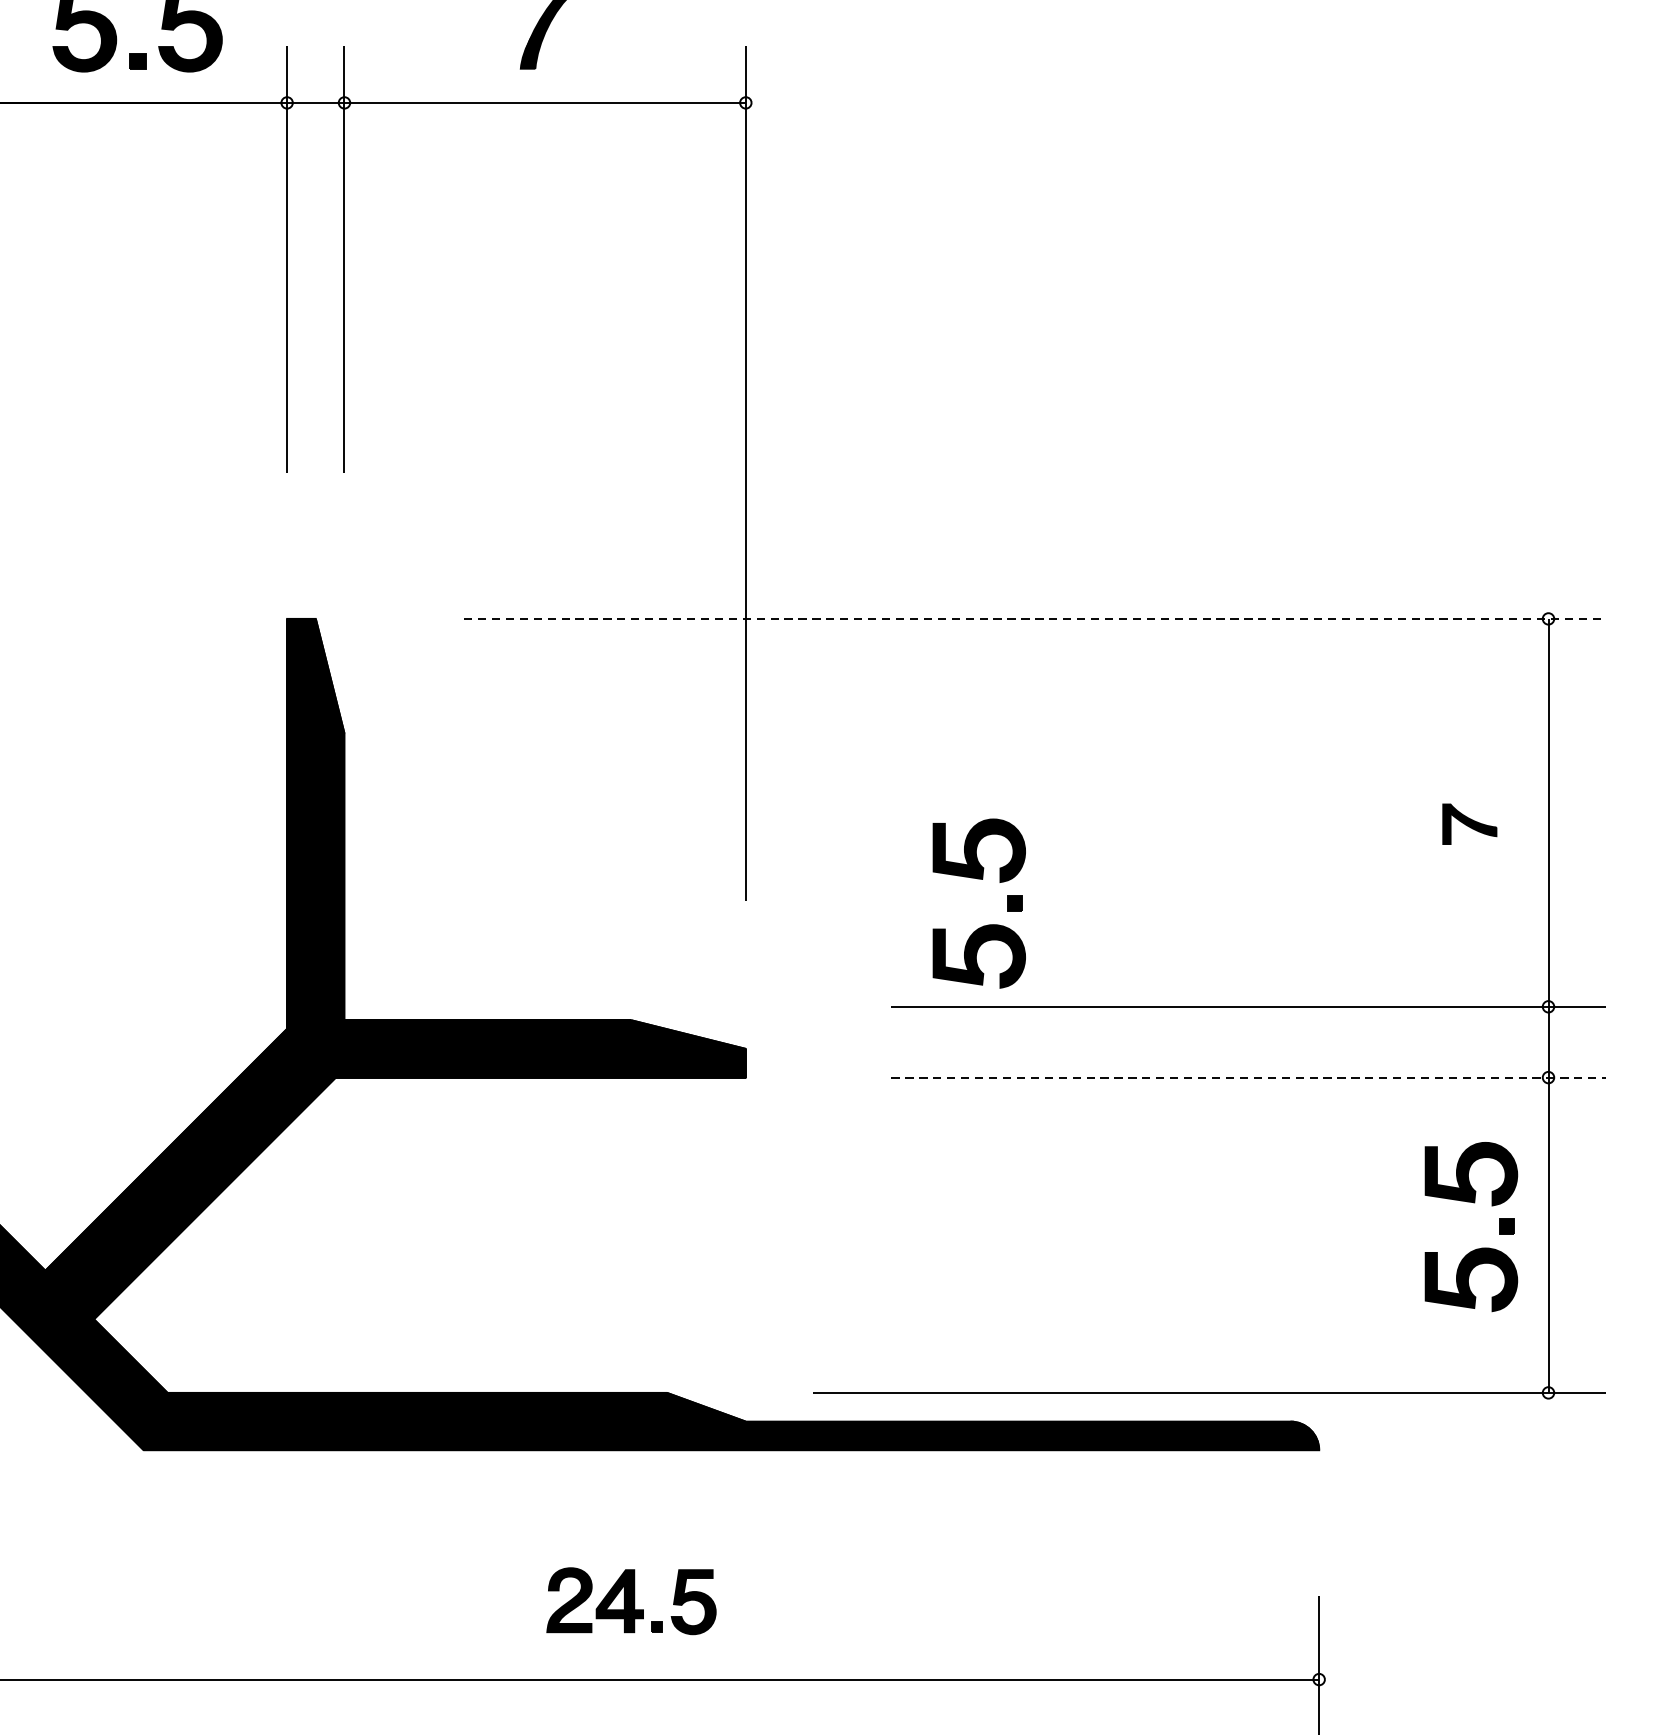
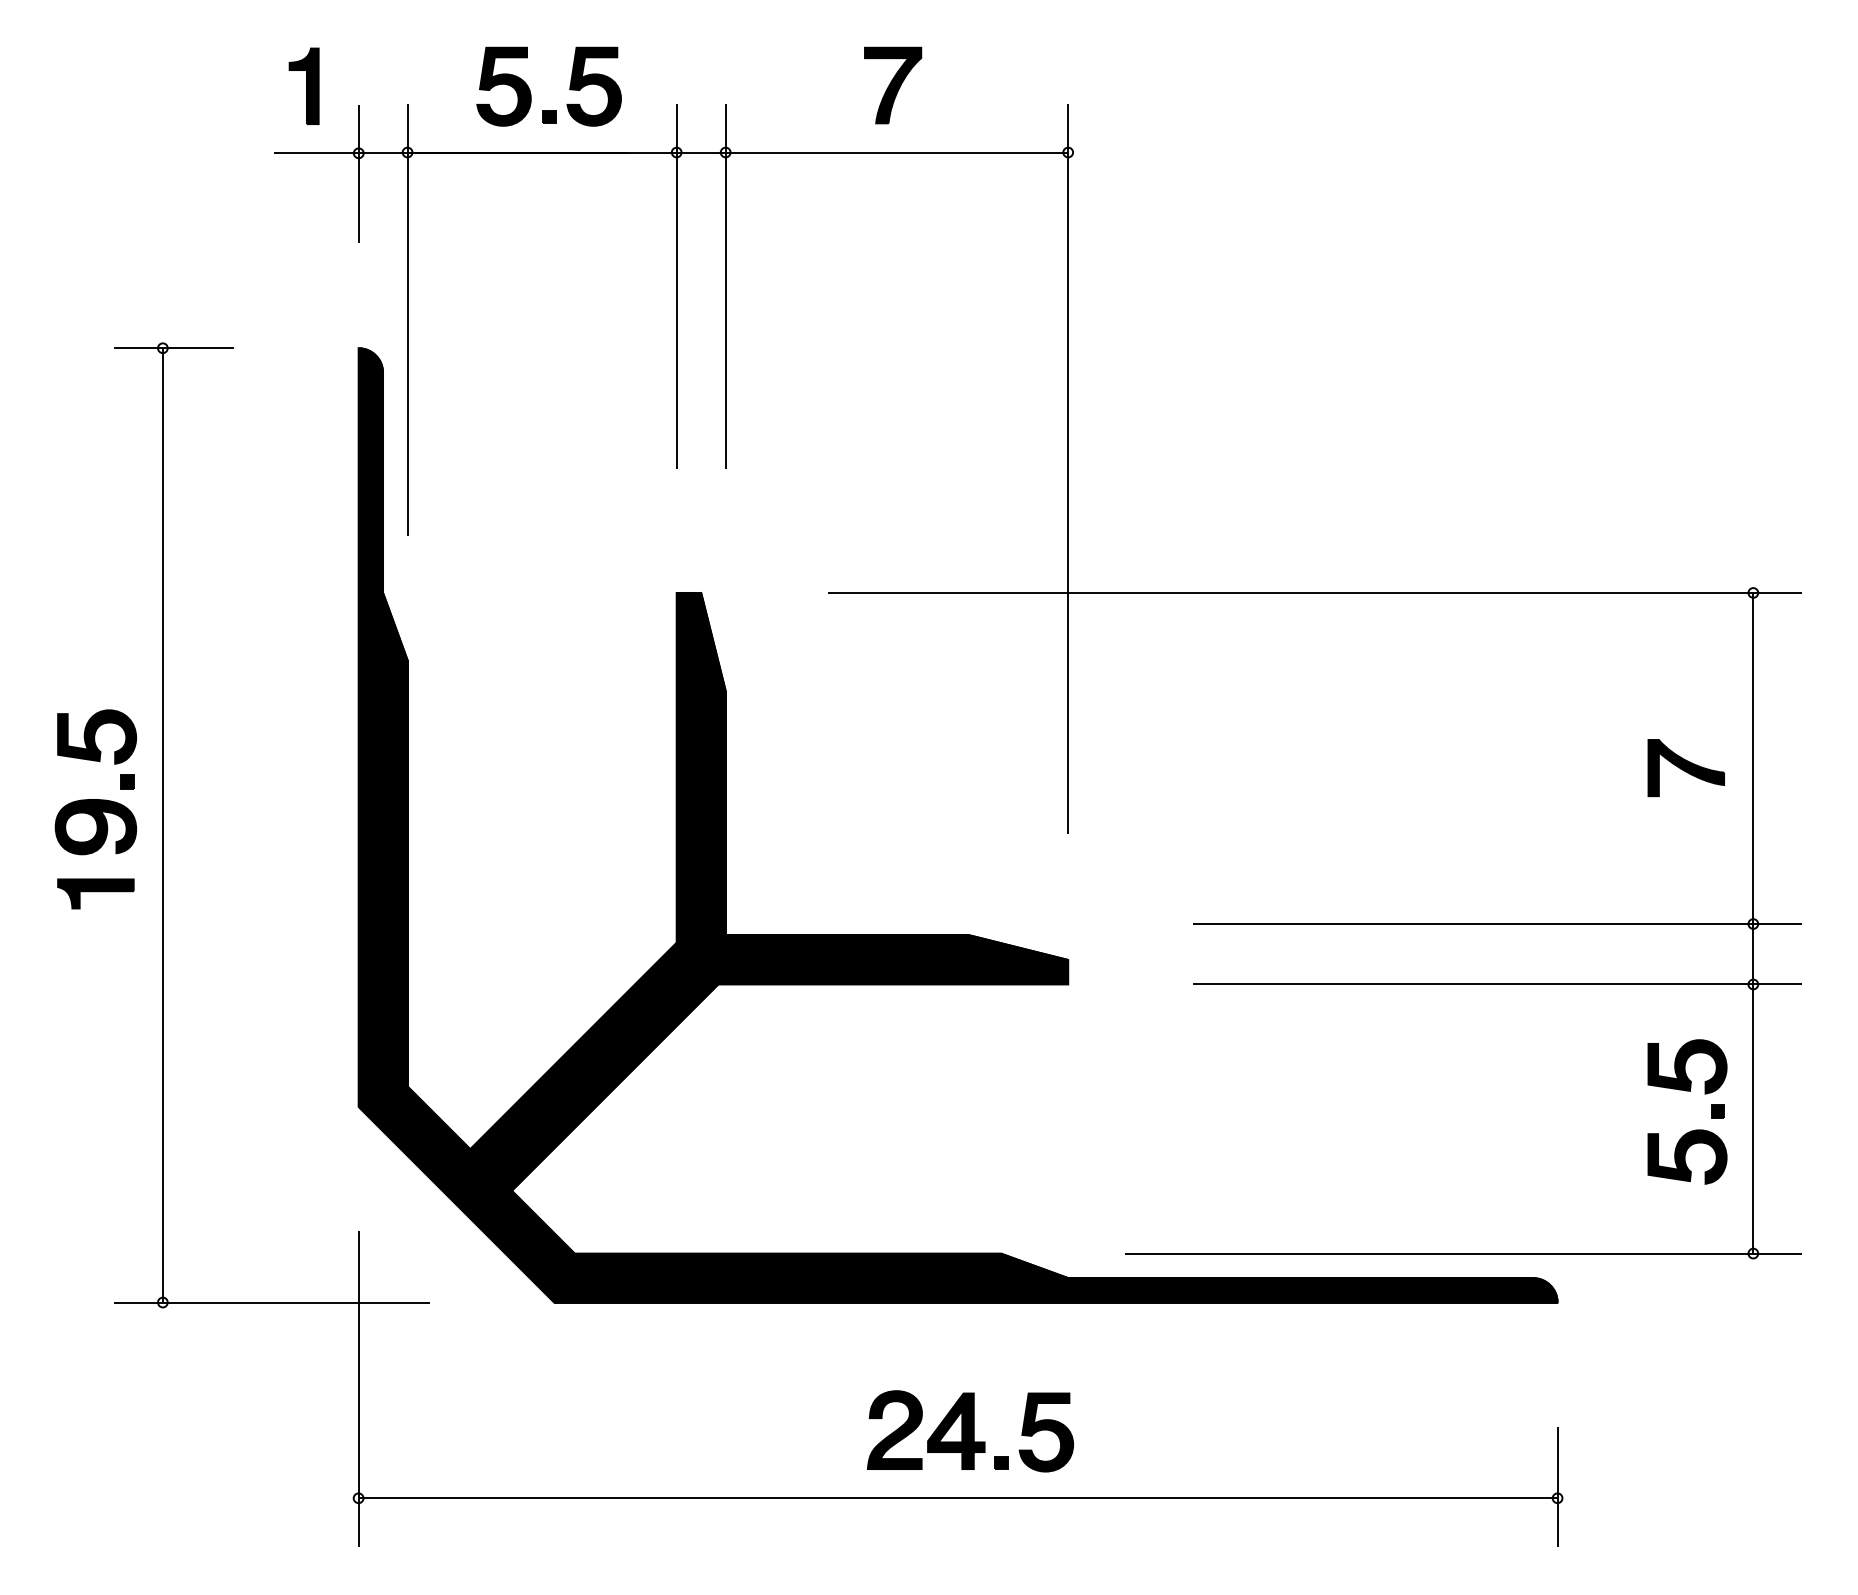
line: (1035, 618) -> (1315, 592), dashed -> solid
part: (1469, 824) -> (1685, 768), size x1.67
part: (983, 925) -> (1271, 854), removed
line: (1248, 1077) -> (1497, 984), dashed -> solid
part: (631, 1601) -> (970, 1431), size x1.43

